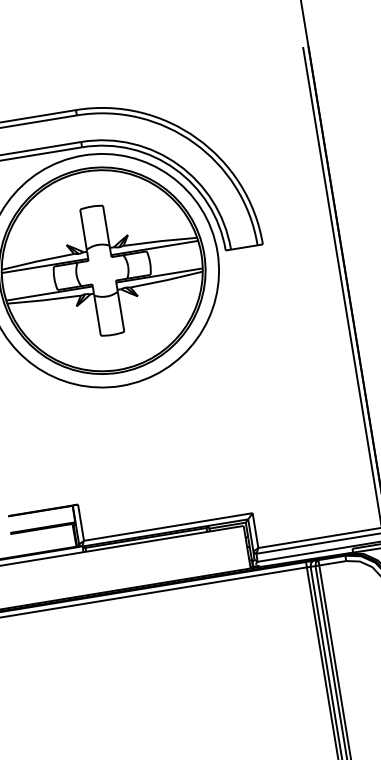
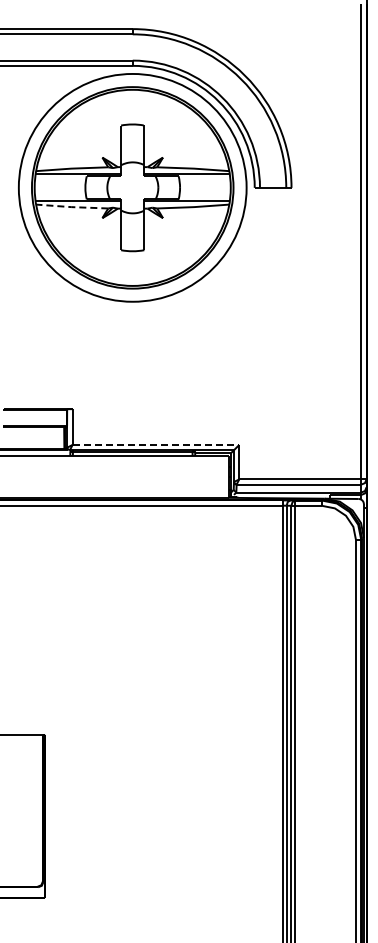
line: (43, 300) -> (71, 207), solid -> dashed
line: (168, 526) -> (156, 444), solid -> dashed

